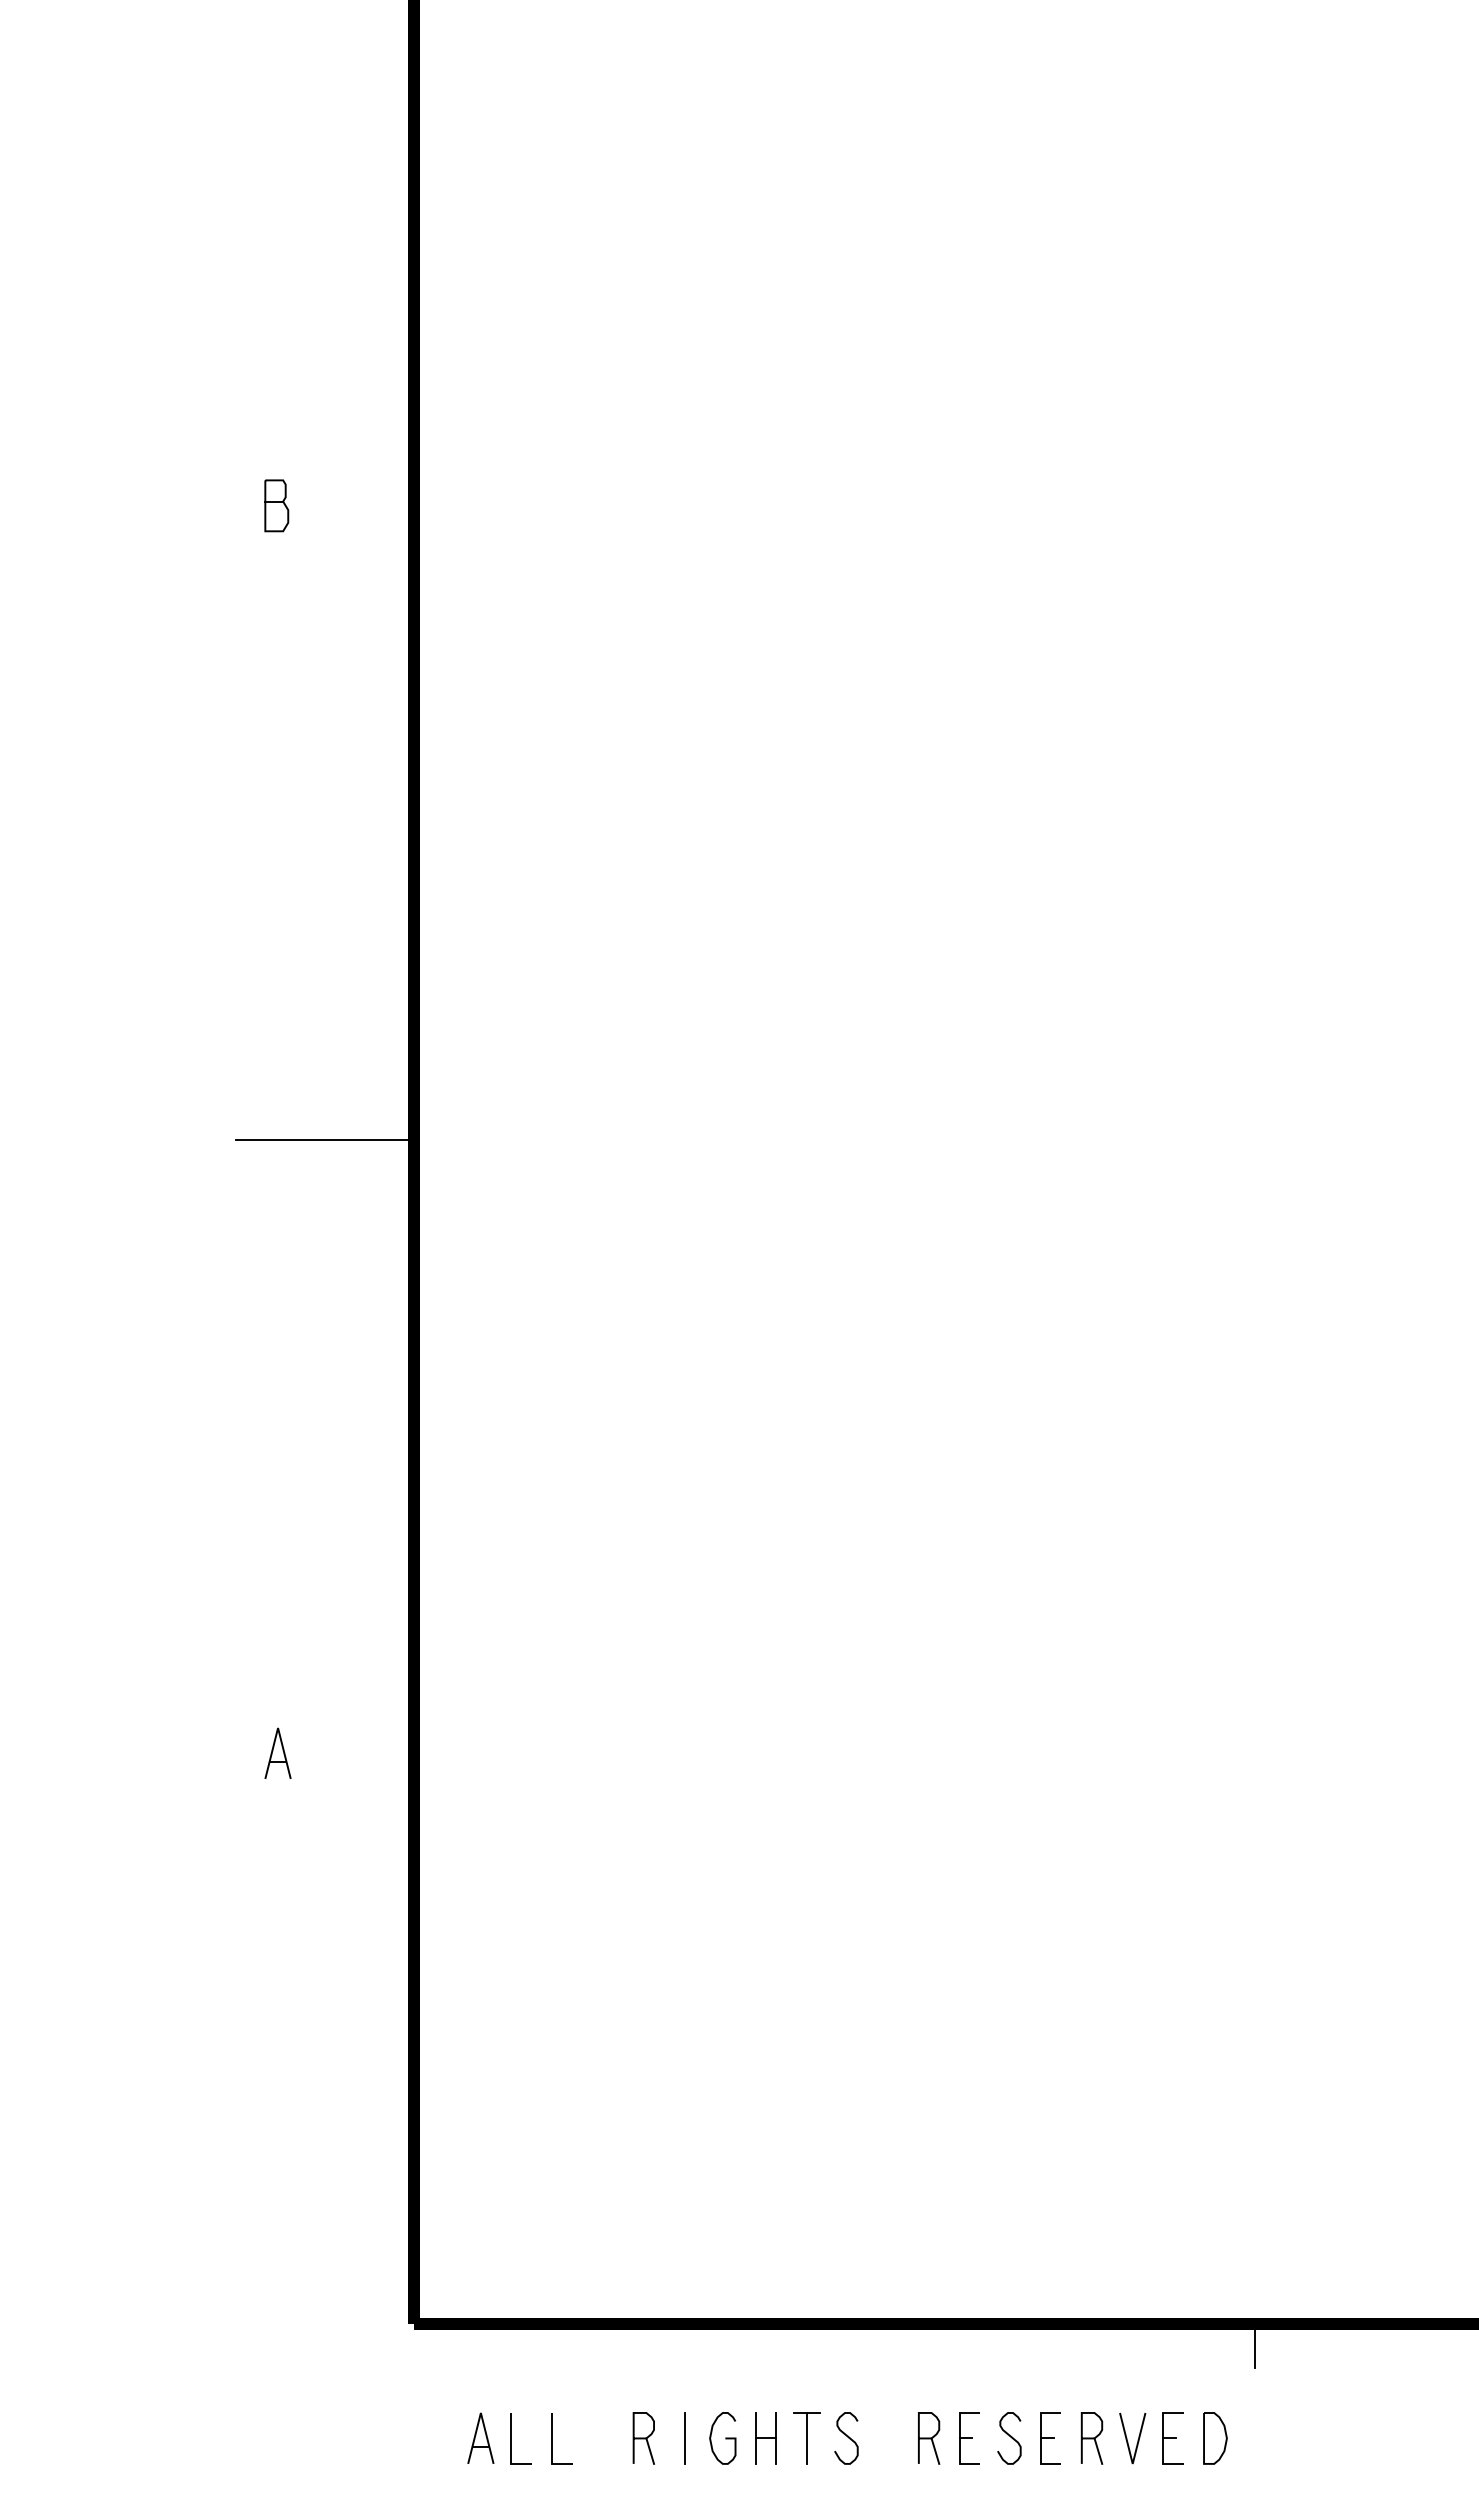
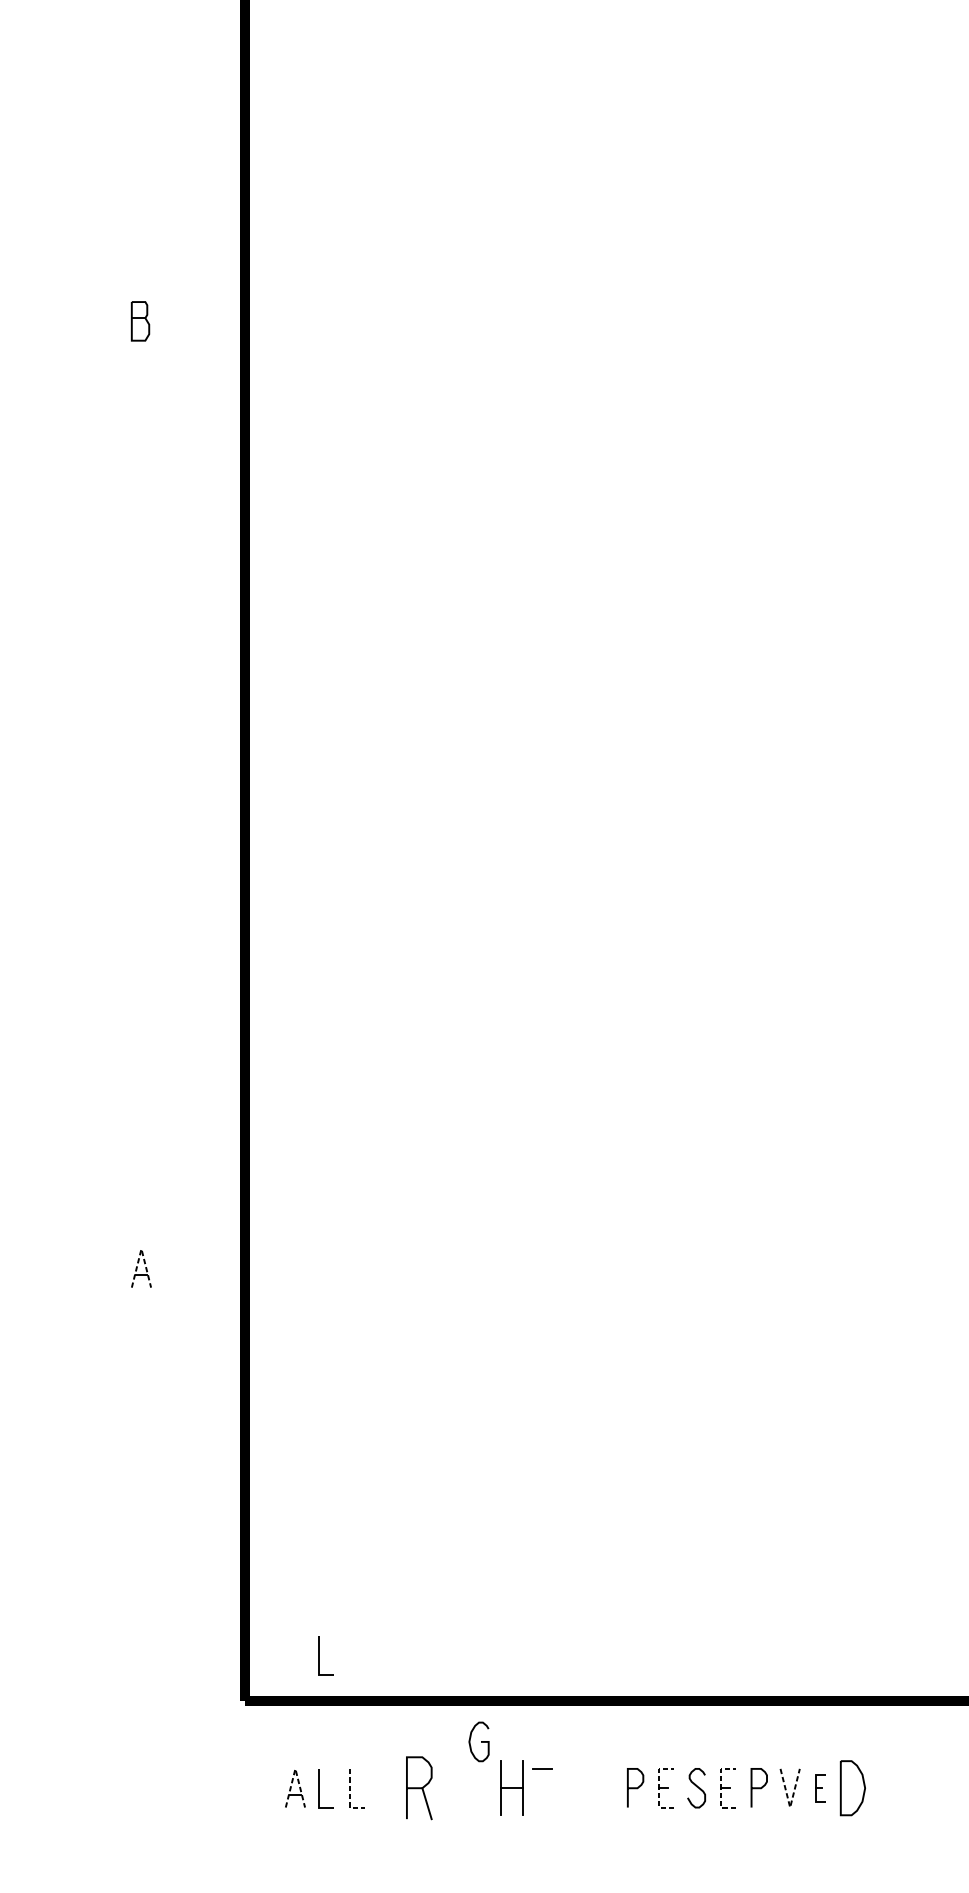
line: (324, 1139) -> (176, 802), removed
line: (278, 1728) -> (141, 1249), solid -> dashed
line: (511, 2263) -> (318, 1655), added
line: (1254, 2345) -> (882, 1717), removed
line: (480, 2412) -> (295, 1768), solid -> dashed
line: (684, 2437) -> (449, 1787), removed
line: (806, 2437) -> (542, 1787), removed
curve: (847, 2437) -> (573, 1787), removed
line: (959, 2437) -> (658, 1787), solid -> dashed
line: (1041, 2437) -> (720, 1787), solid -> dashed
part: (643, 2438) -> (418, 1788), size x1.6
curve: (725, 2438) -> (481, 1741), moved
part: (765, 2438) -> (511, 1788), size x1.4
part: (1172, 2438) -> (820, 1788), size x0.7
part: (1215, 2438) -> (853, 1788), size x1.4
line: (552, 2449) -> (349, 1796), solid -> dashed
line: (935, 2450) -> (640, 1797), removed
line: (1098, 2450) -> (764, 1797), removed
line: (1132, 2463) -> (790, 1807), solid -> dashed

